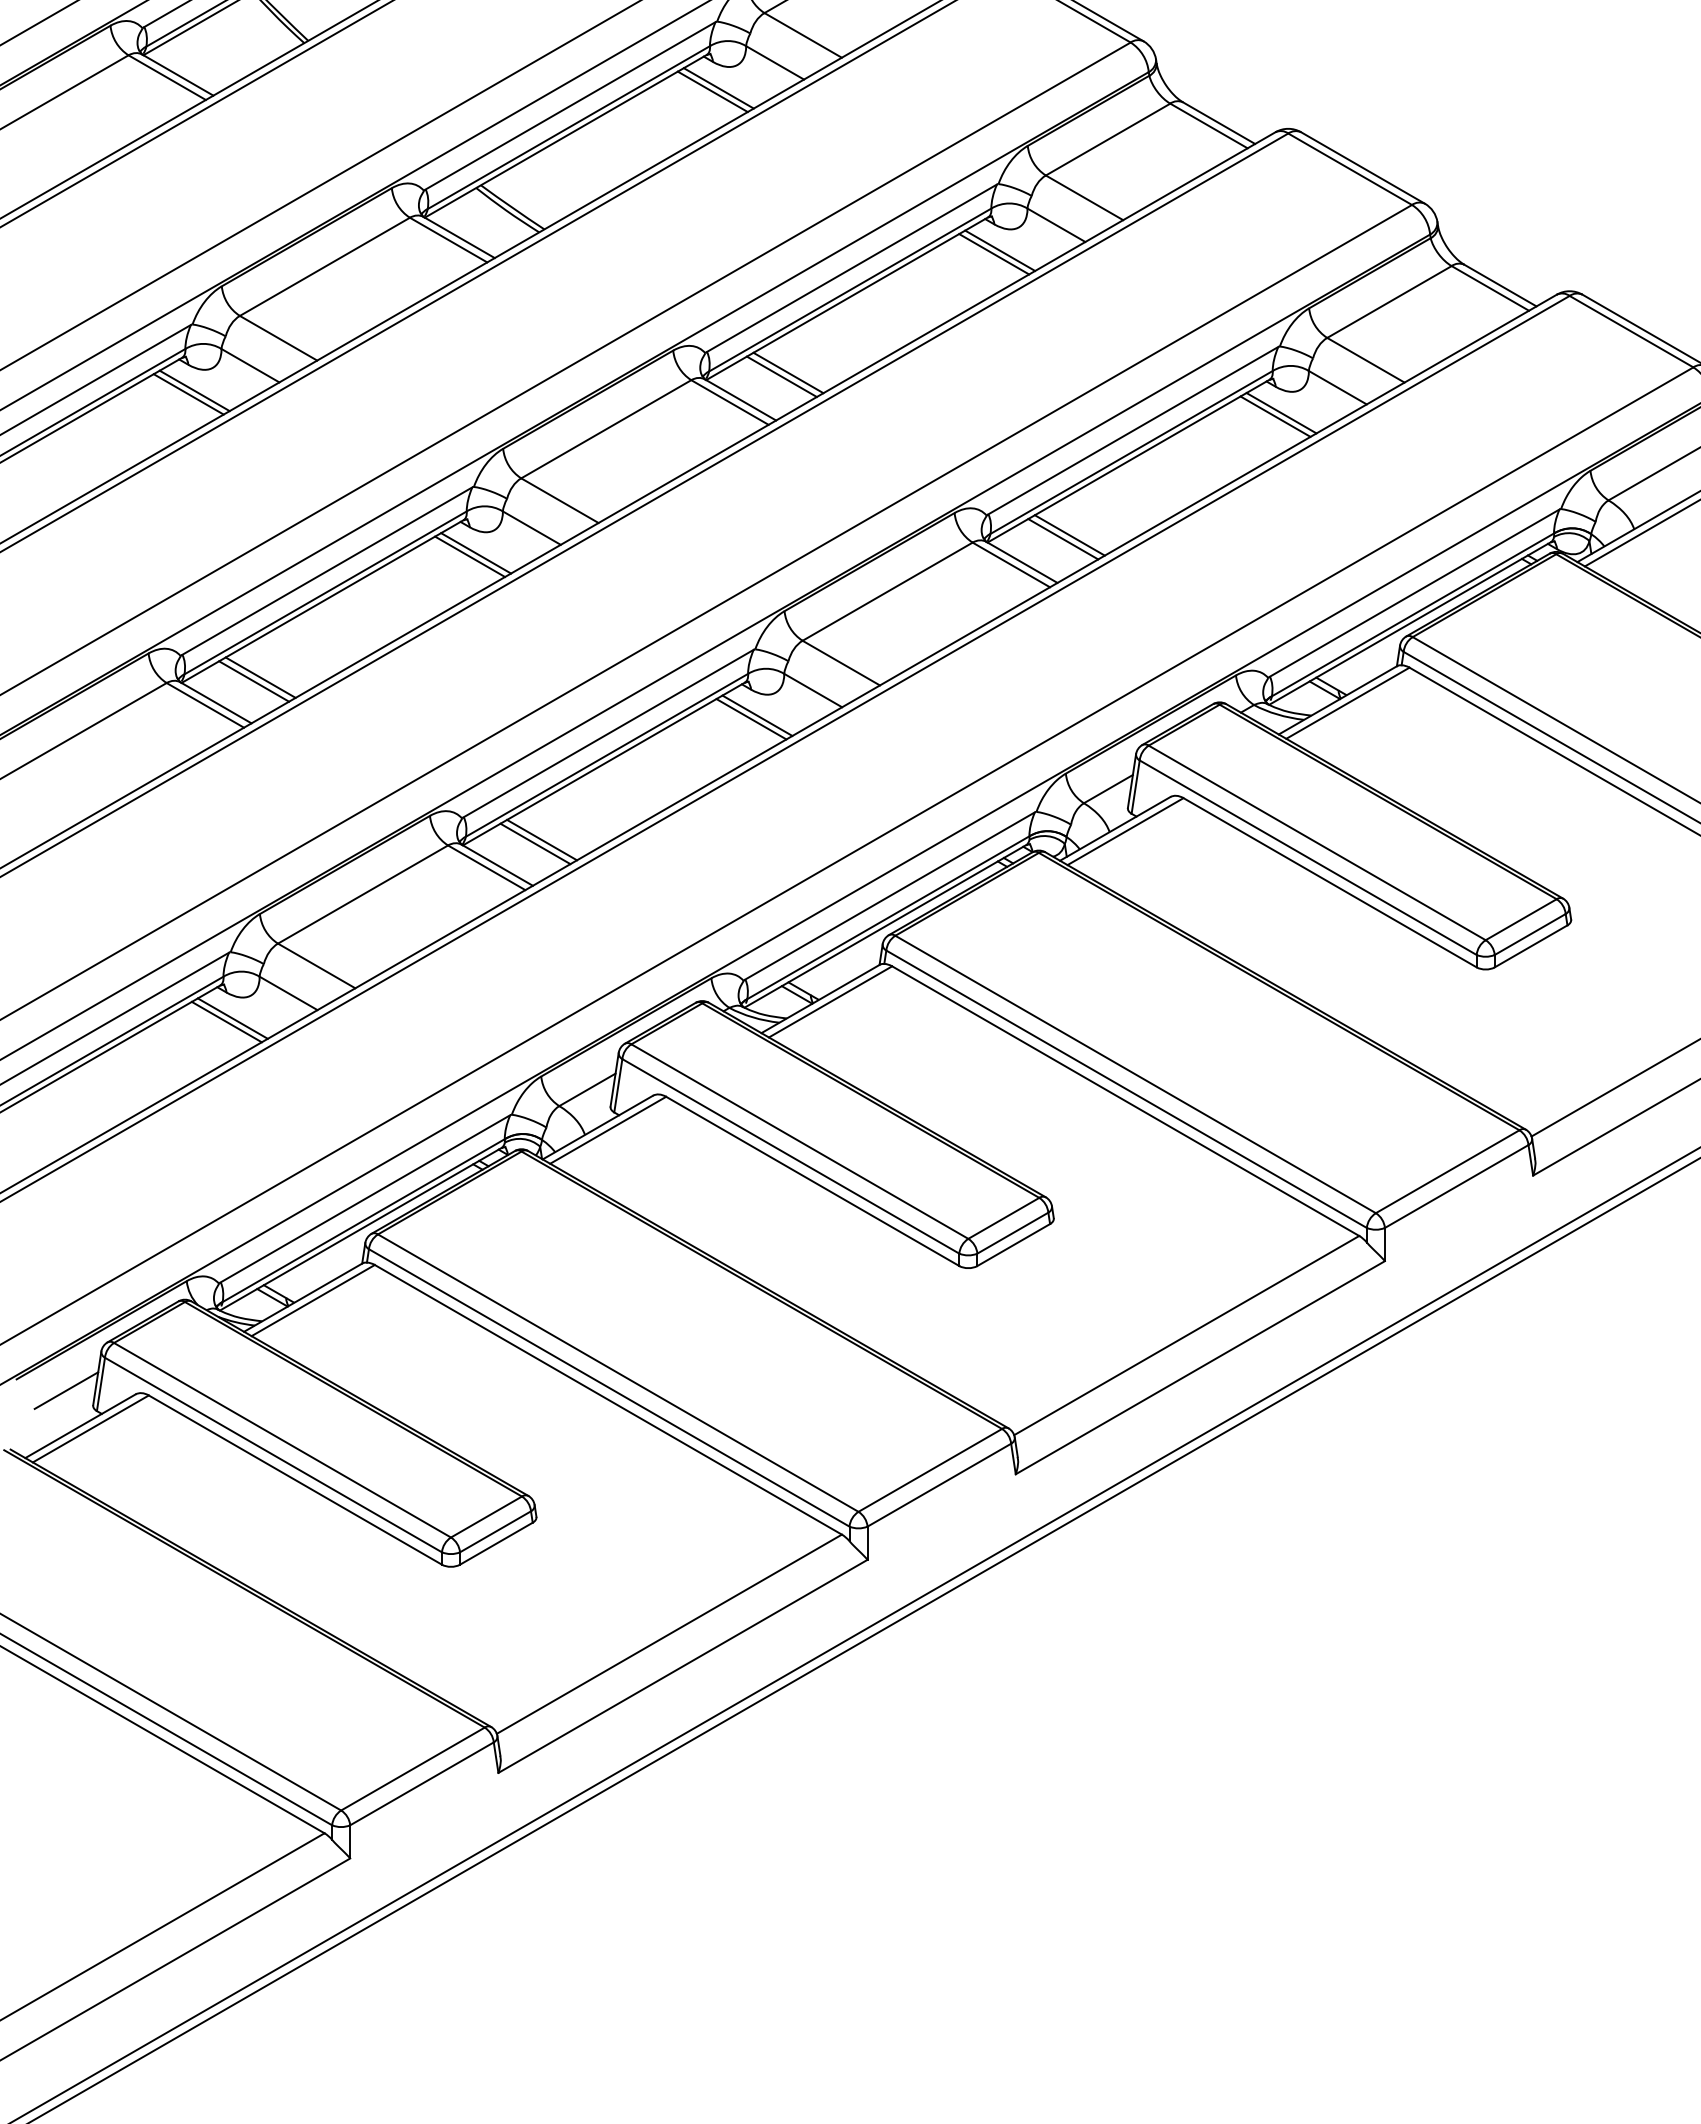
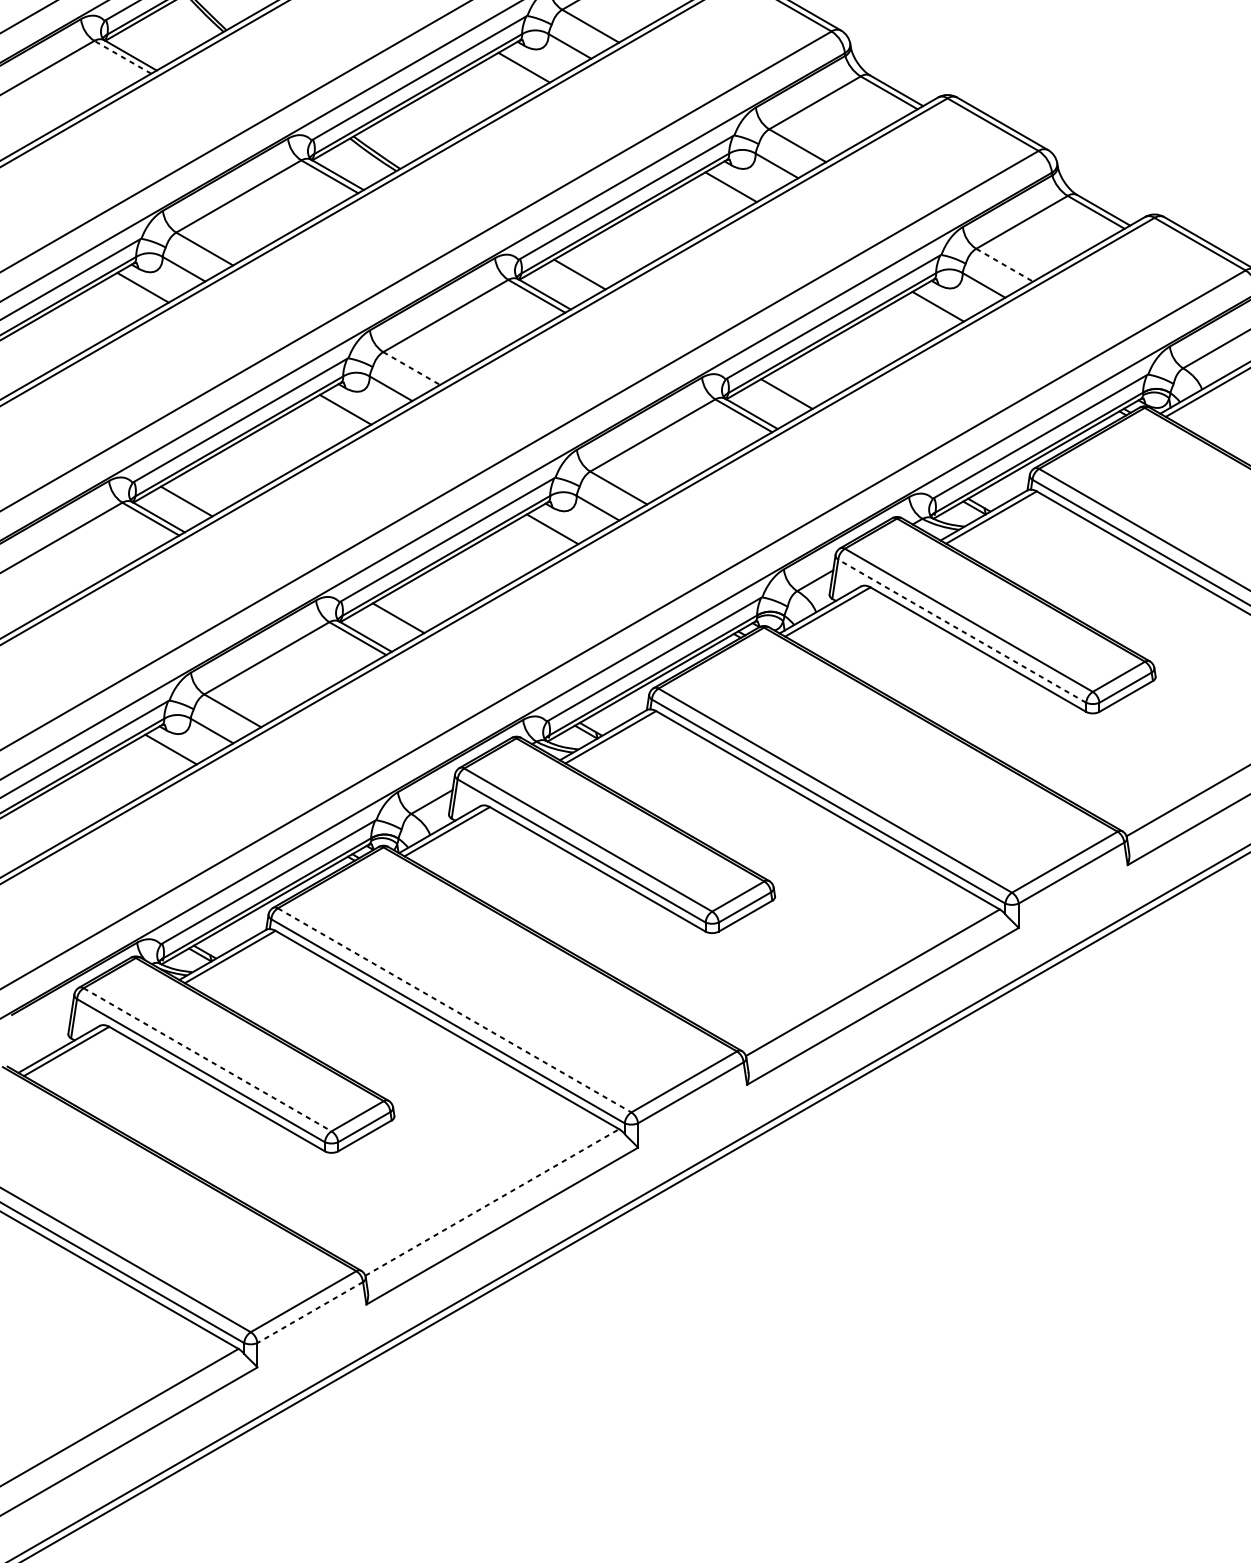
line: (167, 77) -> (123, 57), solid -> dashed
line: (718, 88) -> (528, 65), removed
line: (1000, 250) -> (735, 184), removed
line: (1365, 360) -> (1004, 265), solid -> dashed
line: (781, 376) -> (574, 277), removed
line: (188, 394) -> (138, 290), removed
line: (1281, 413) -> (942, 304), removed
line: (559, 500) -> (411, 368), solid -> dashed
line: (1063, 539) -> (782, 397), removed
line: (476, 553) -> (350, 407), removed
line: (260, 677) -> (191, 498), removed
line: (757, 715) -> (557, 526), removed
line: (535, 843) -> (393, 620), removed
line: (1308, 857) -> (962, 631), solid -> dashed
line: (226, 1021) -> (166, 751), removed
line: (618, 1373) -> (454, 1010), solid -> dashed
line: (66, 1390) -> (48, 1023), removed
line: (282, 1440) -> (207, 1059), solid -> dashed
line: (669, 1633) -> (492, 1201), solid -> dashed
line: (422, 1783) -> (310, 1312), solid -> dashed

